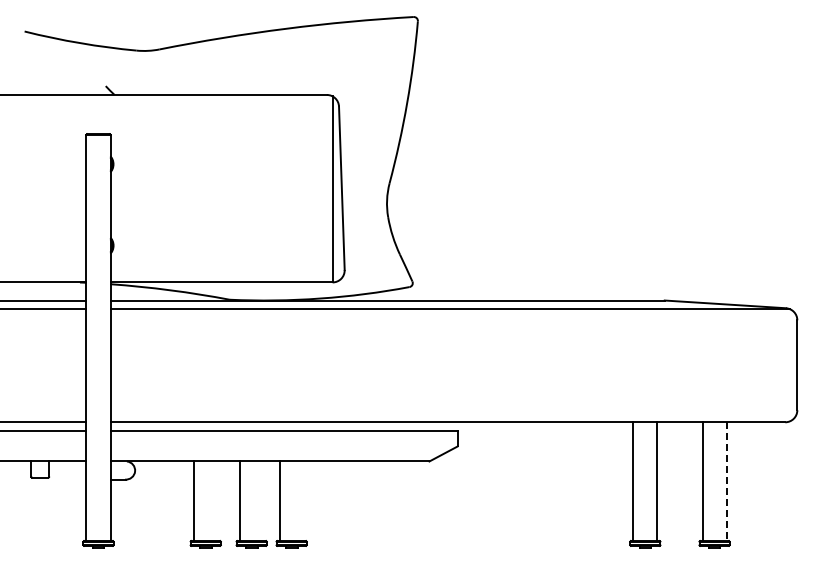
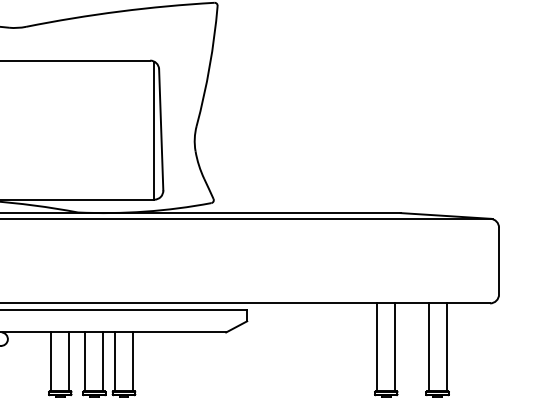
line: (726, 482) -> (446, 348), dashed -> solid
line: (217, 501) -> (68, 362), added
line: (263, 501) -> (103, 362), added
line: (303, 501) -> (132, 362), added

